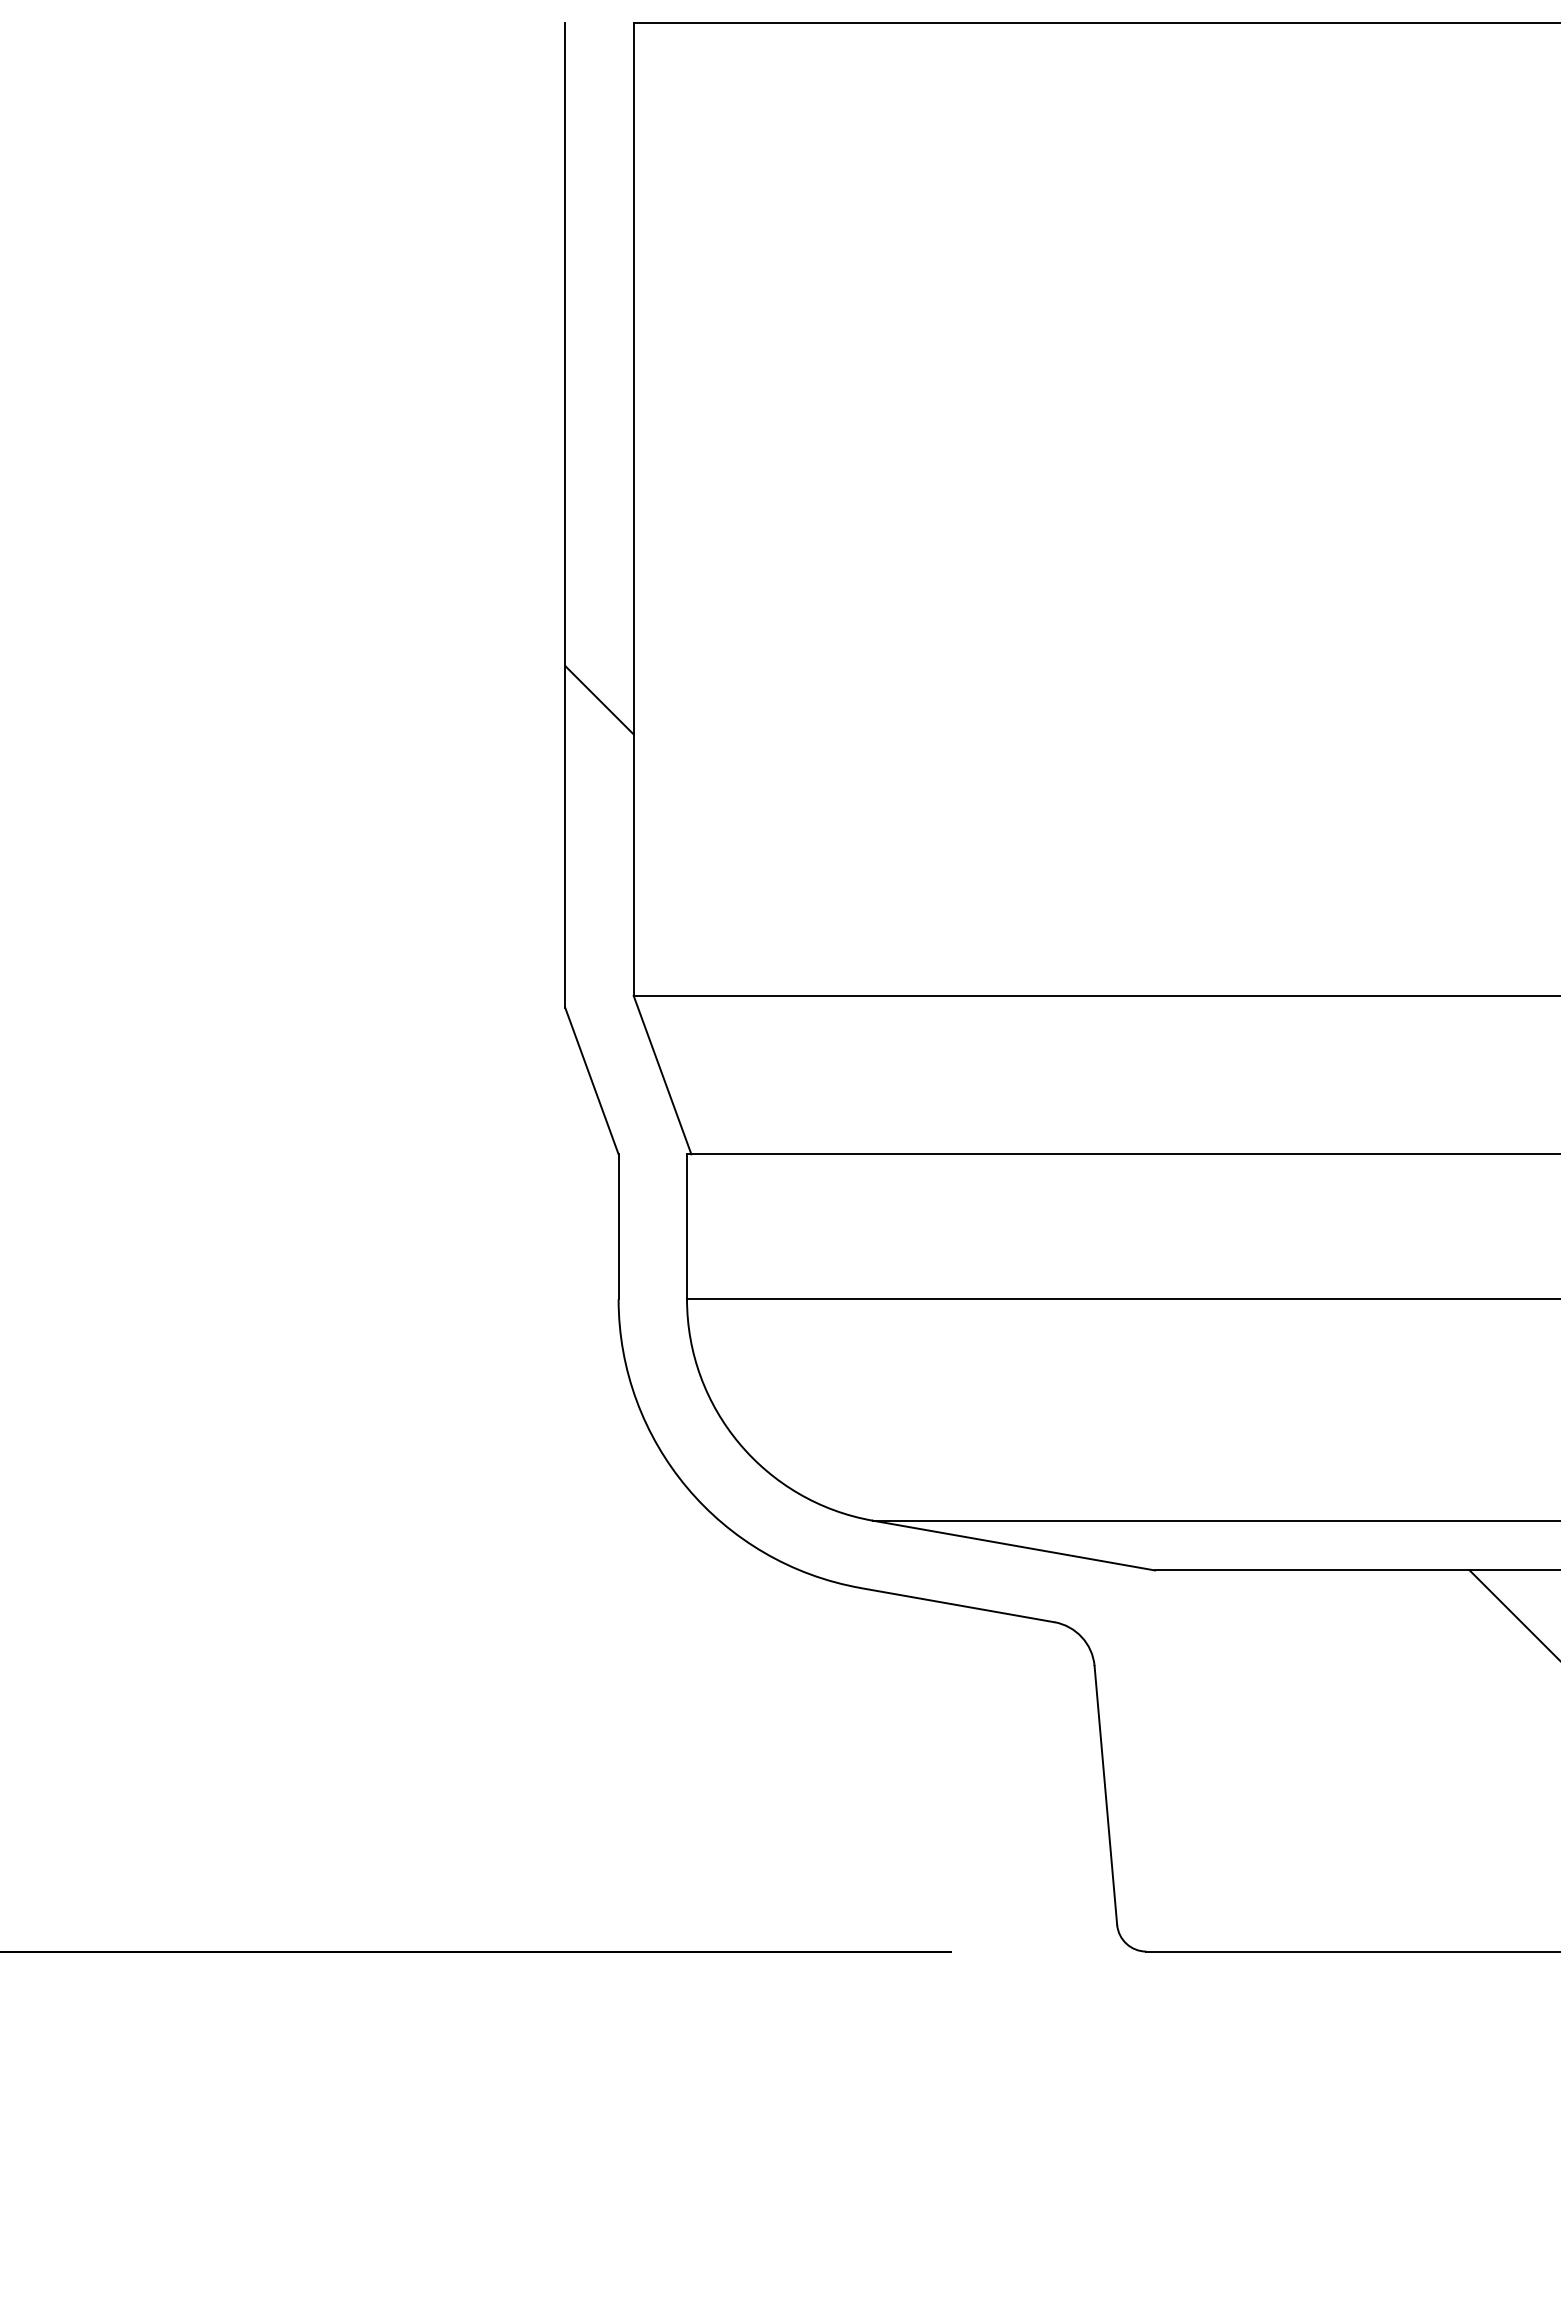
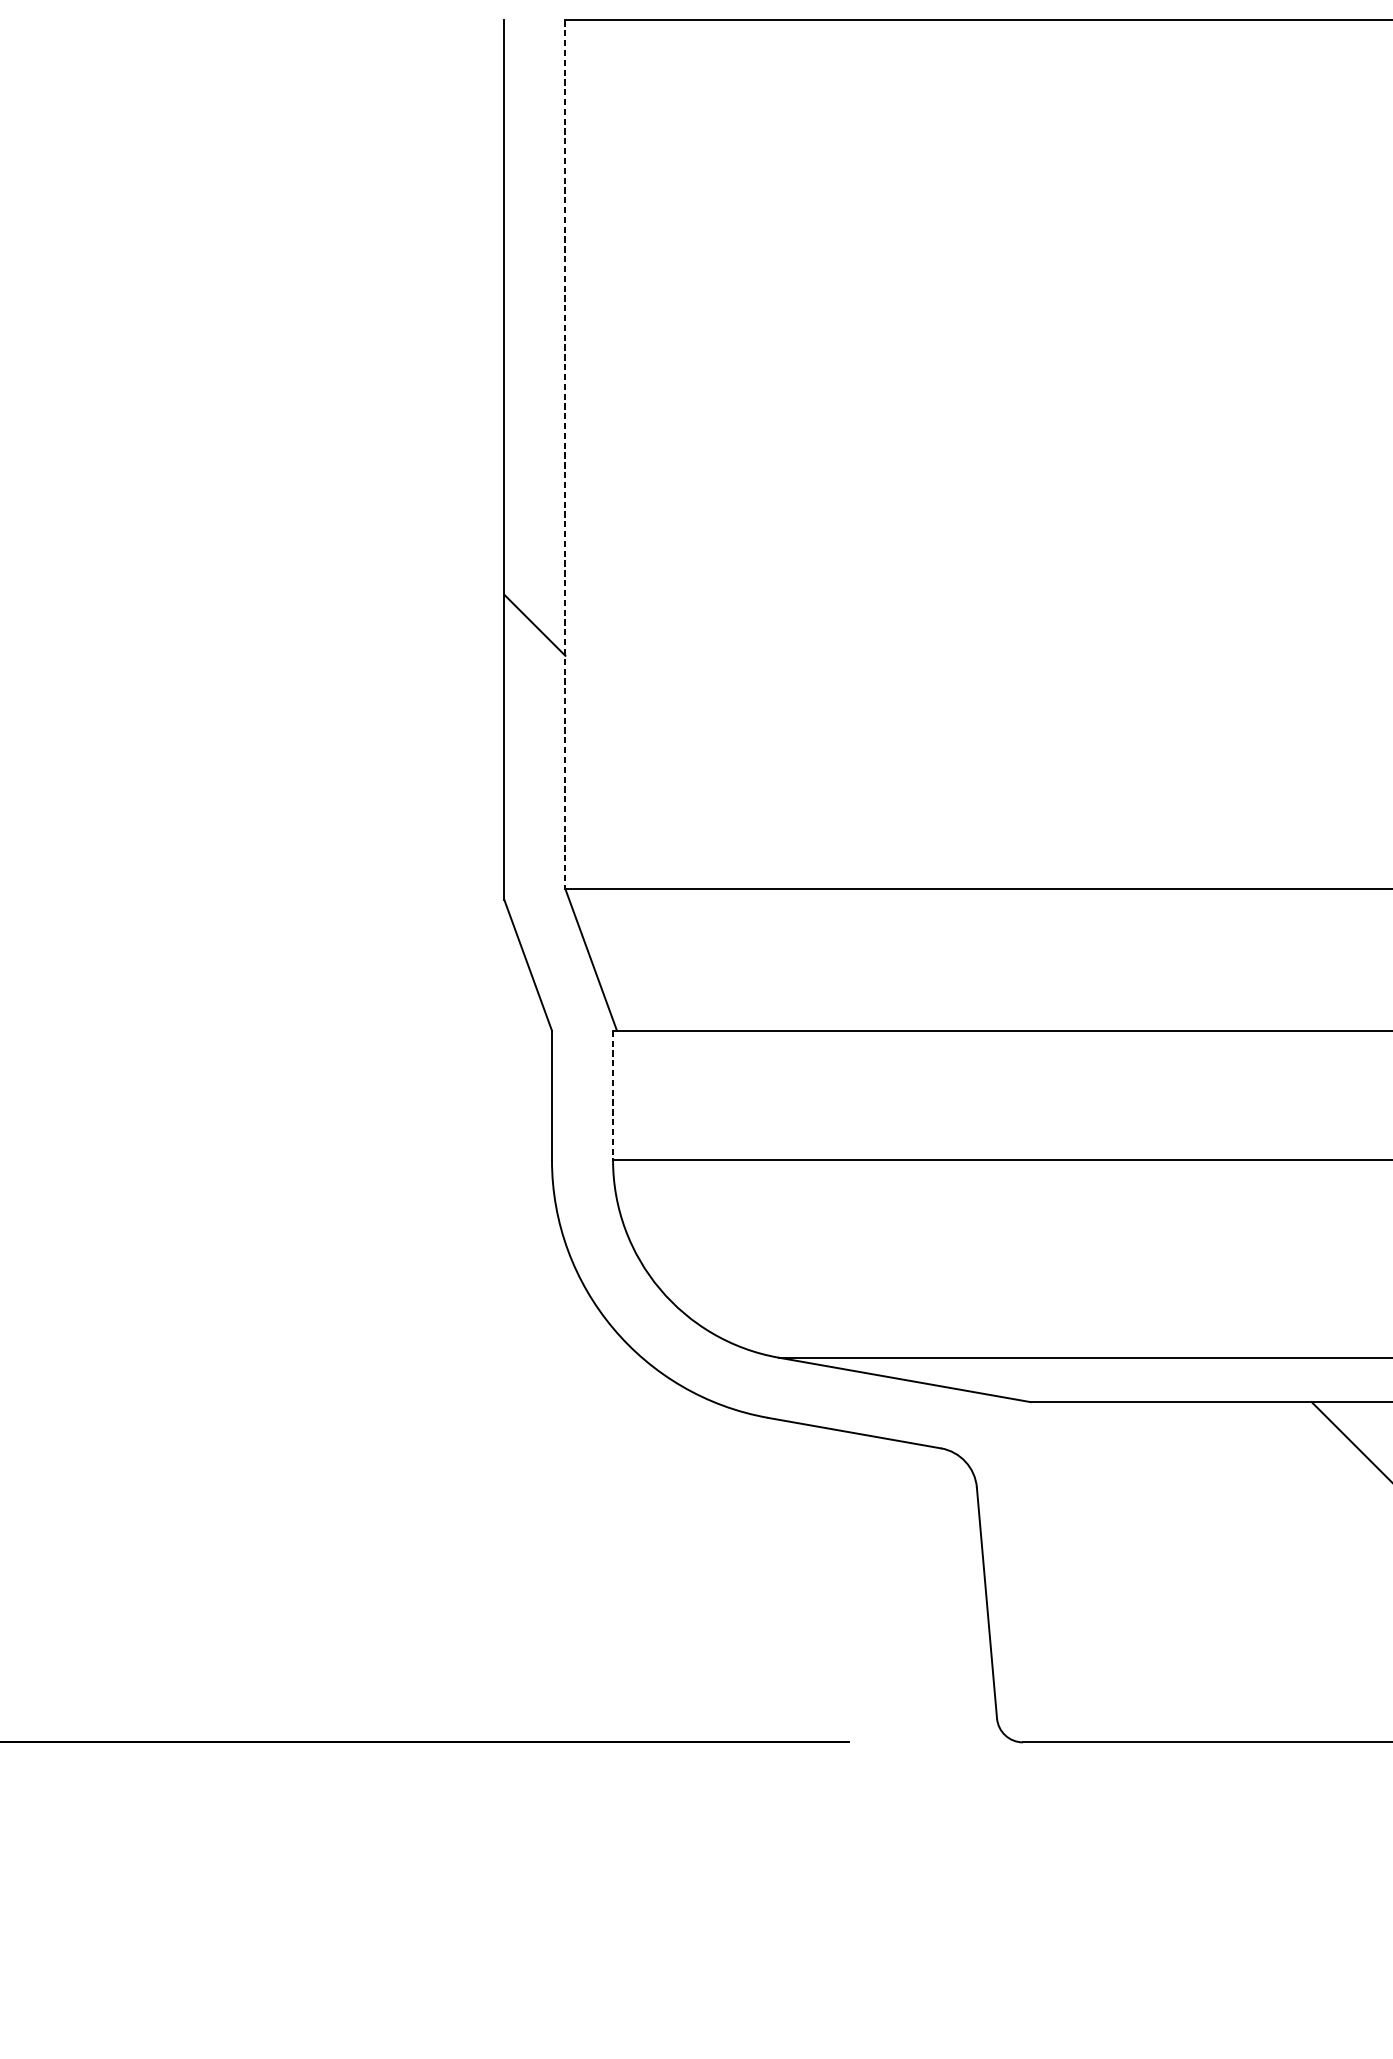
line: (633, 509) -> (565, 455), solid -> dashed
line: (687, 1227) -> (613, 1096), solid -> dashed

